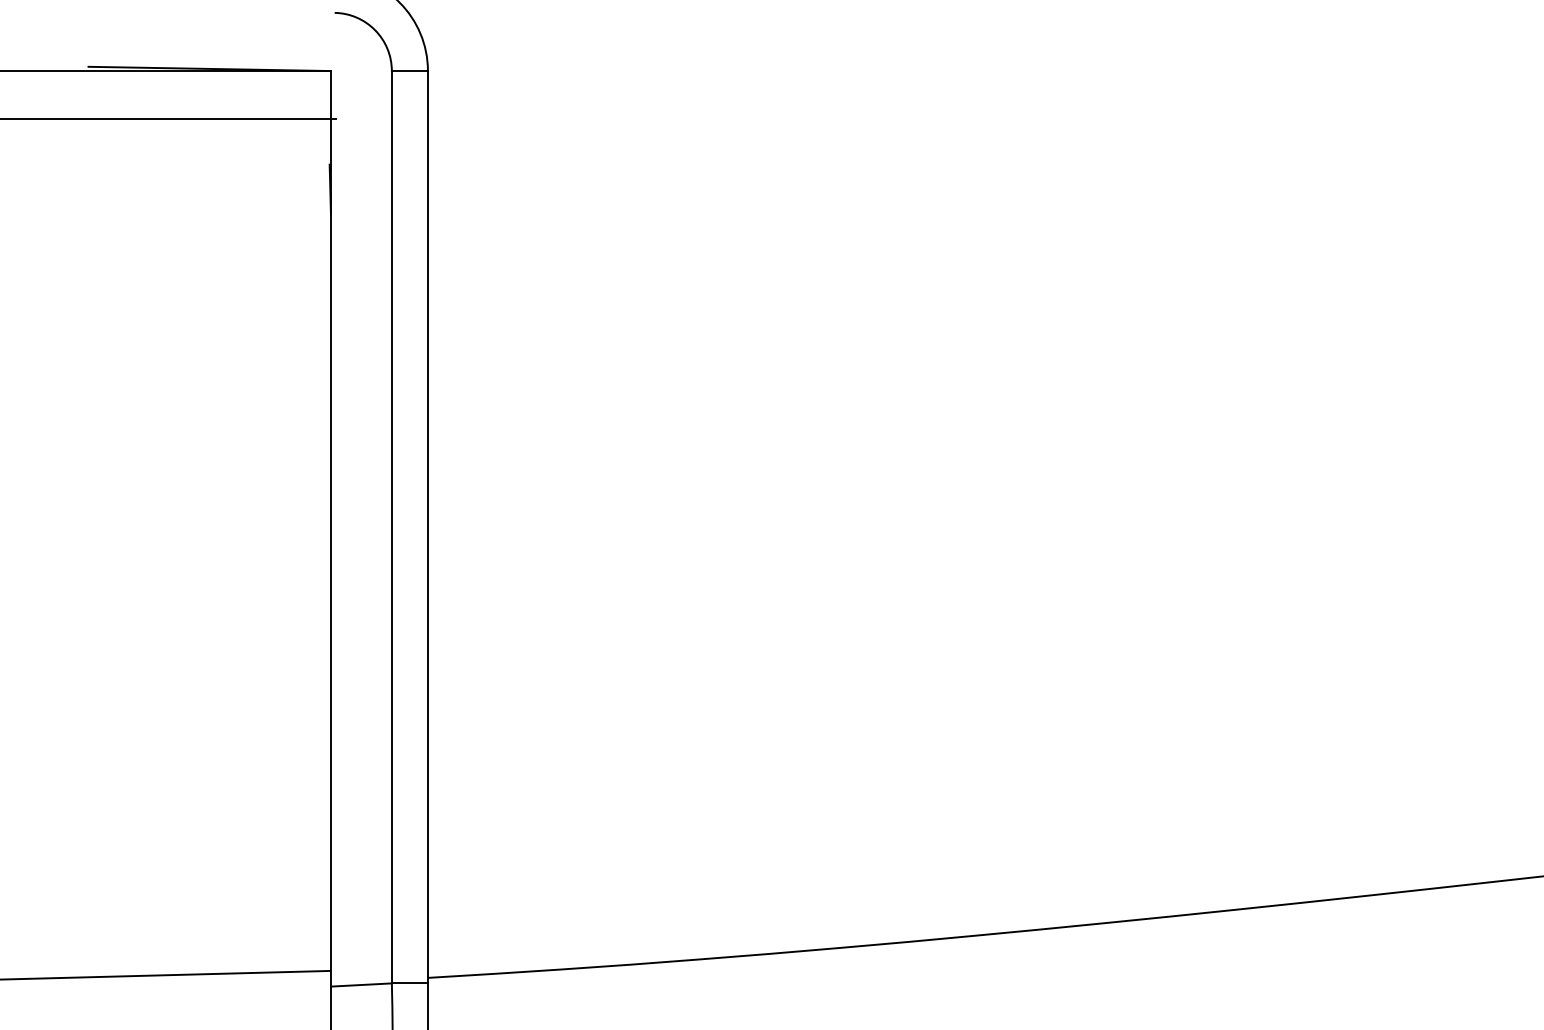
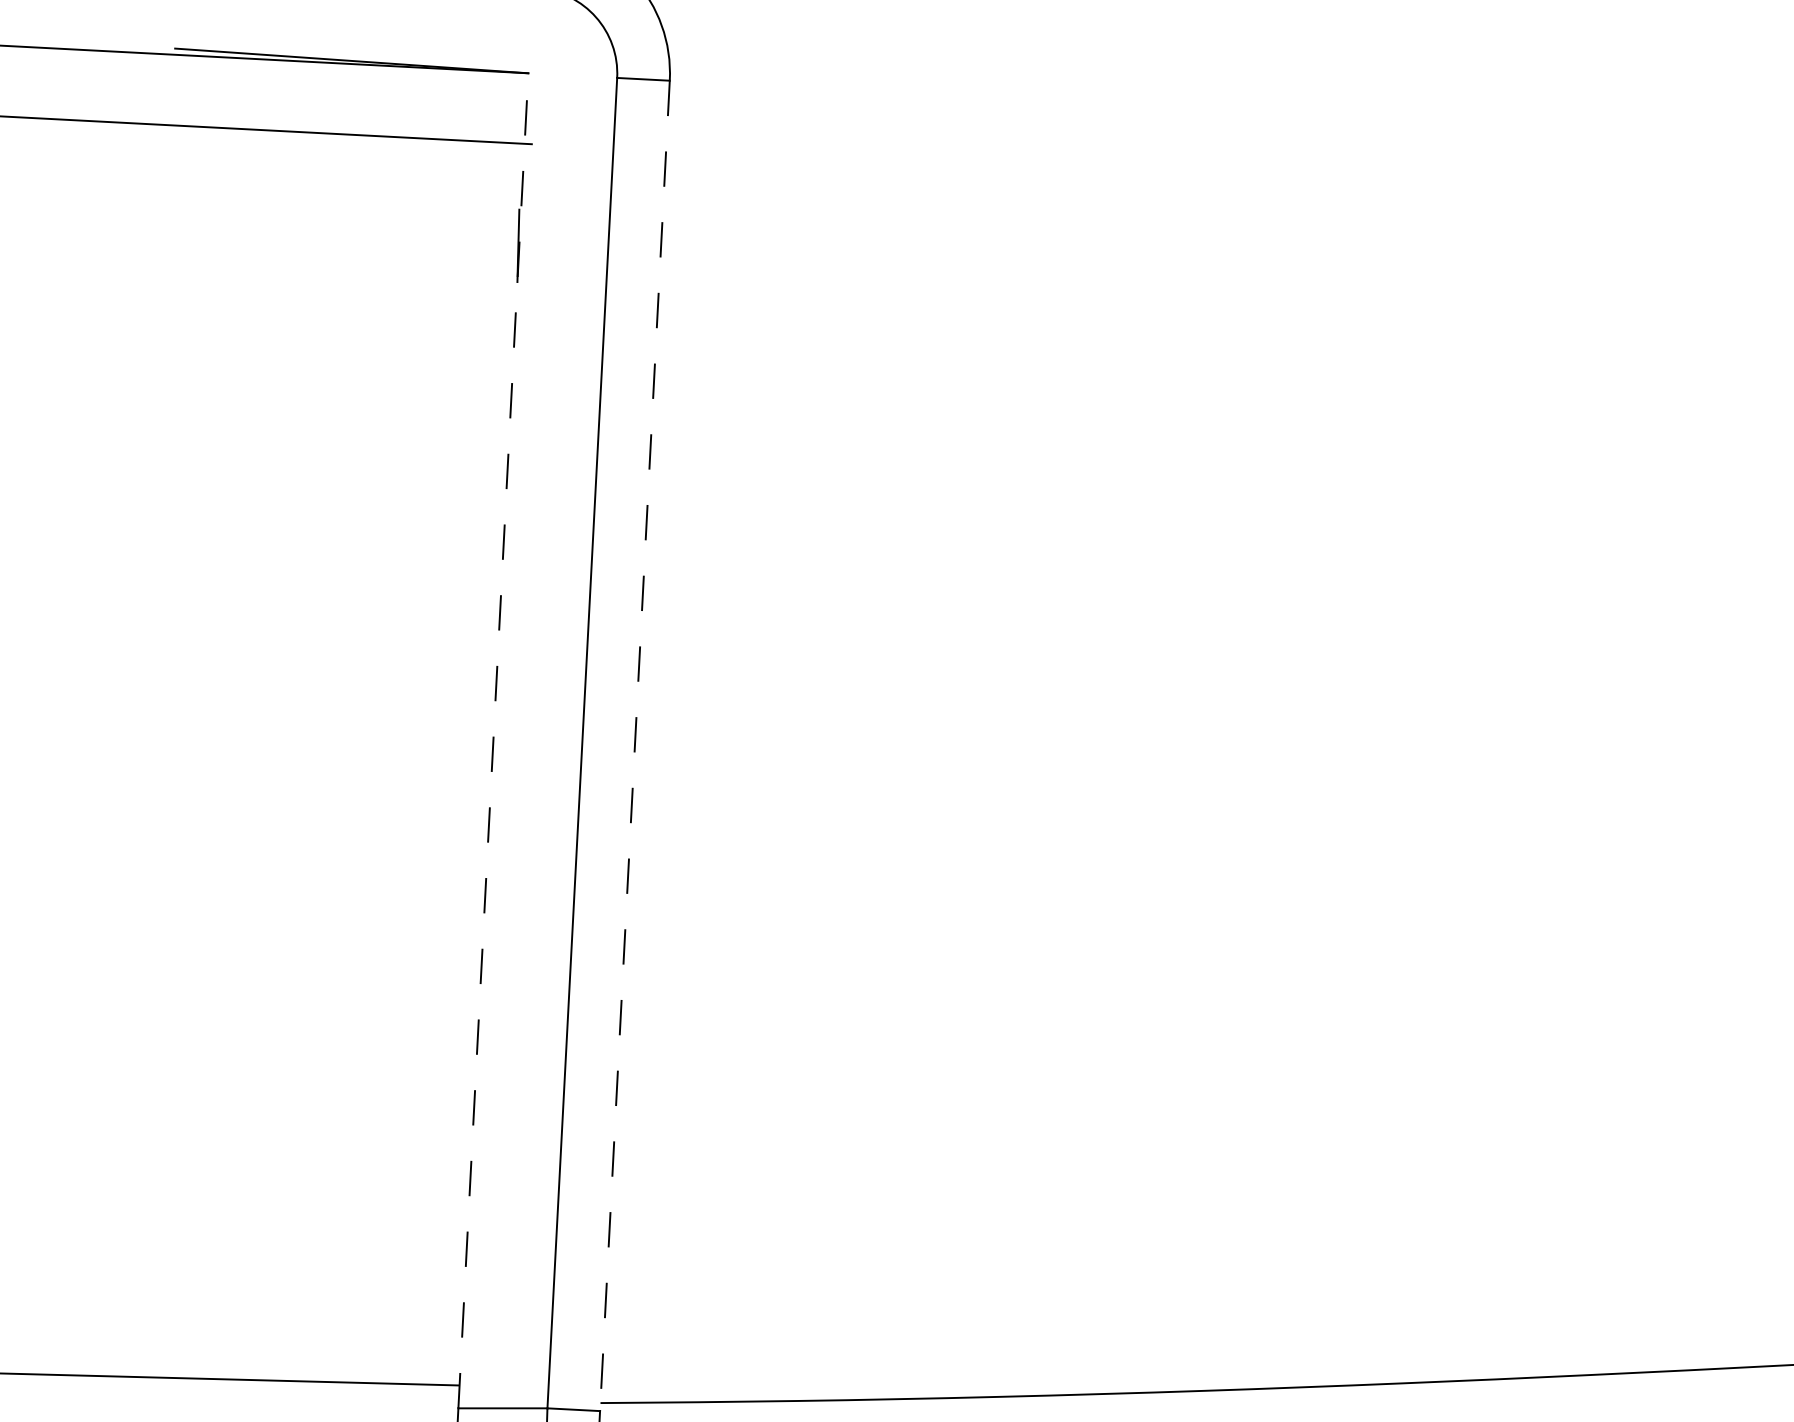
line: (427, 527) -> (634, 746), solid -> dashed
line: (330, 528) -> (492, 740), solid -> dashed

